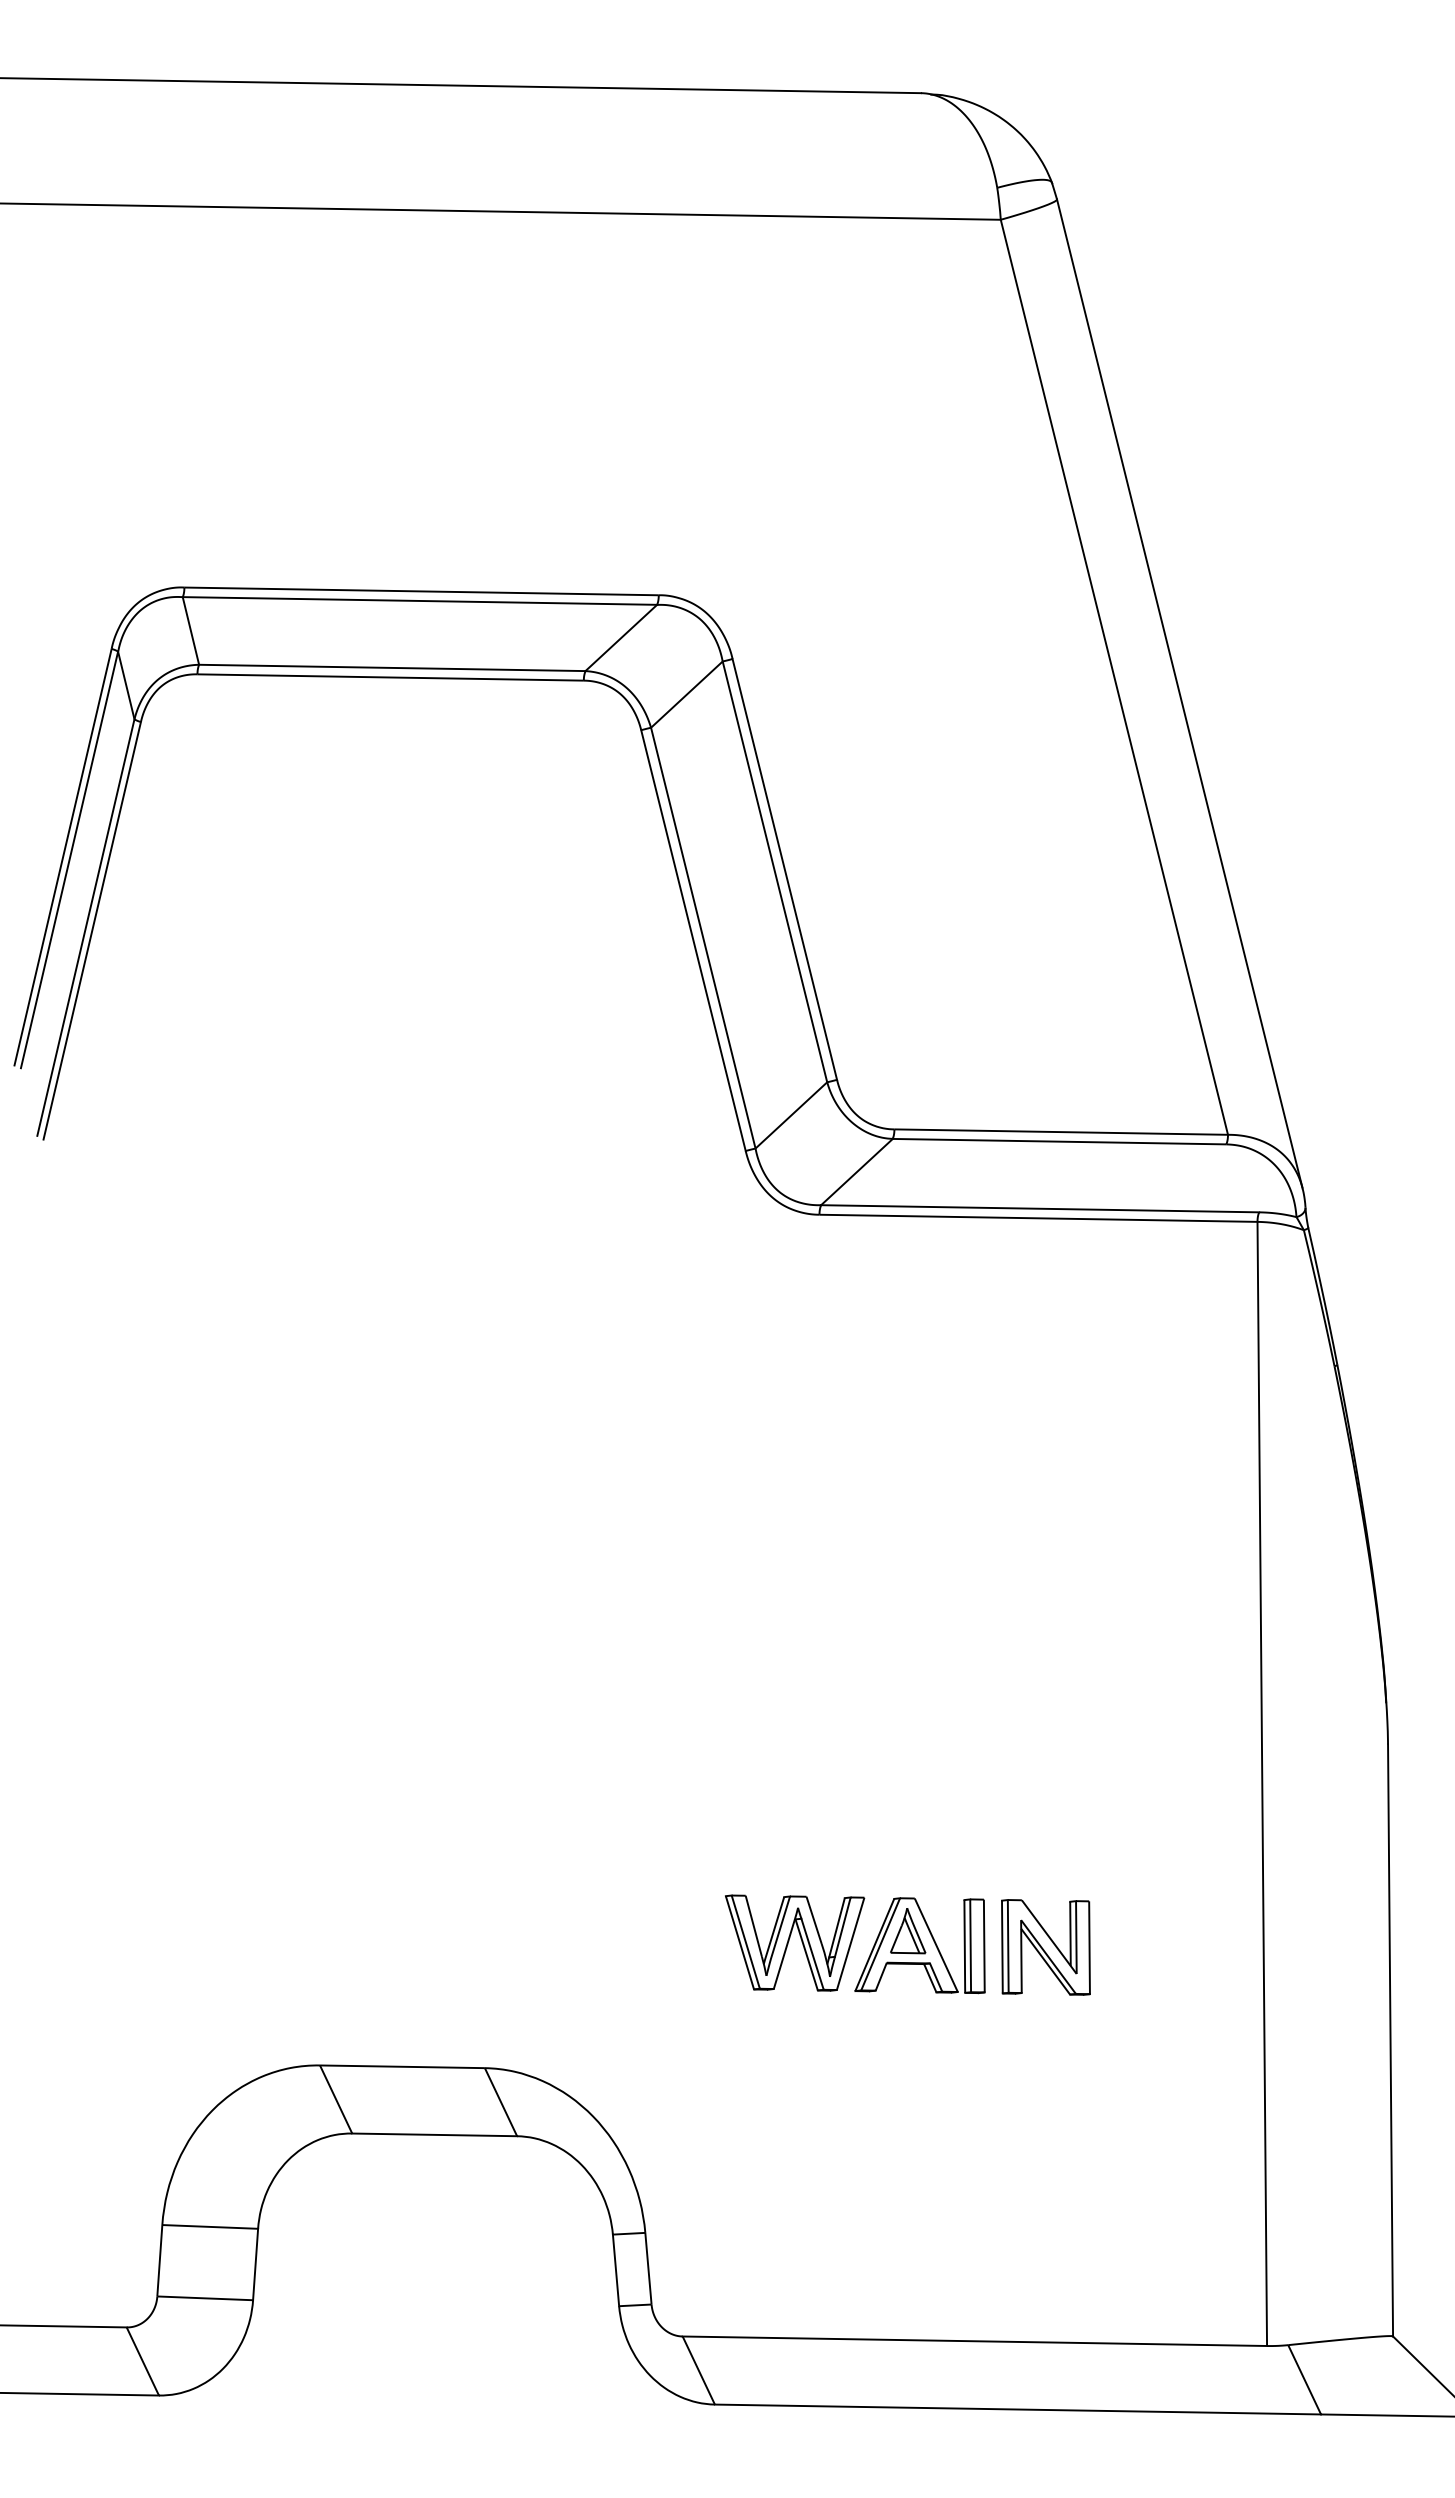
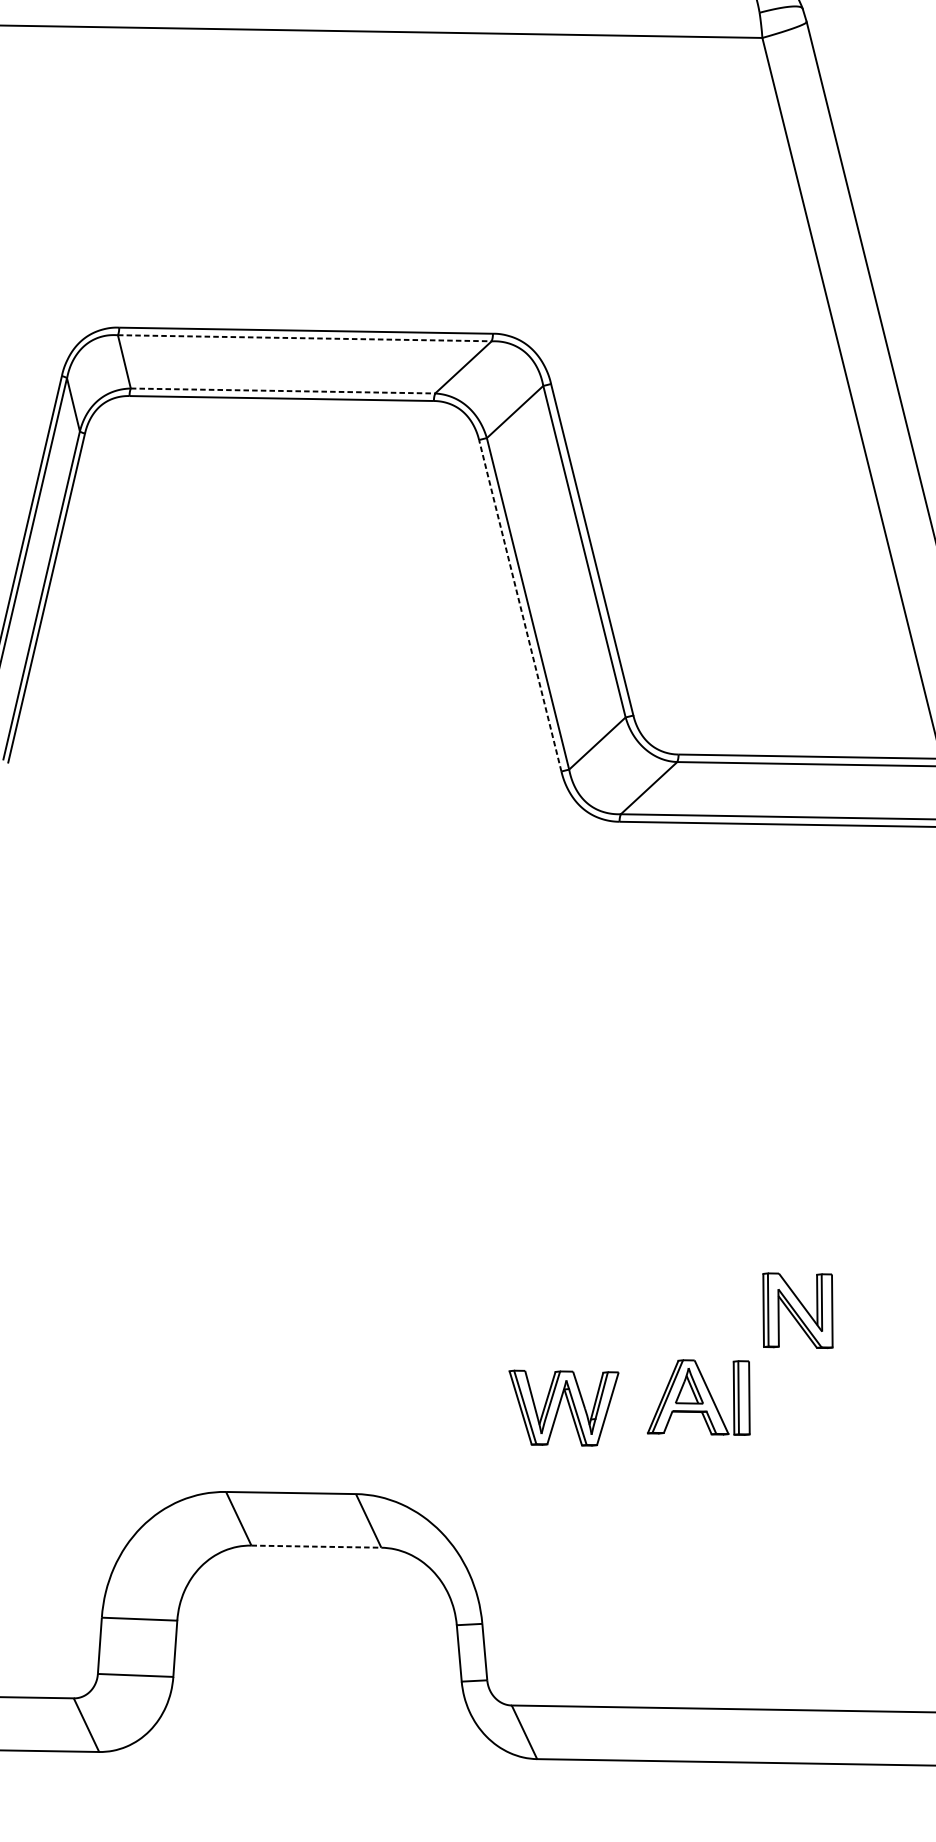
line: (420, 600) -> (305, 337), solid -> dashed
line: (392, 667) -> (283, 390), solid -> dashed
line: (693, 940) -> (520, 605), solid -> dashed
part: (795, 1942) -> (564, 1407), moved
part: (1045, 1947) -> (797, 1310), moved
line: (435, 2134) -> (317, 1546), solid -> dashed

